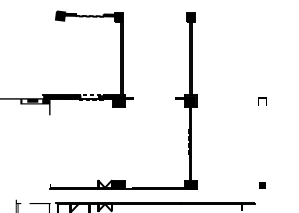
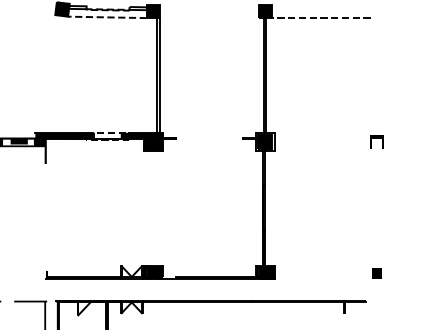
line: (89, 20) -> (107, 16), added
line: (226, 21) -> (320, 17), added

